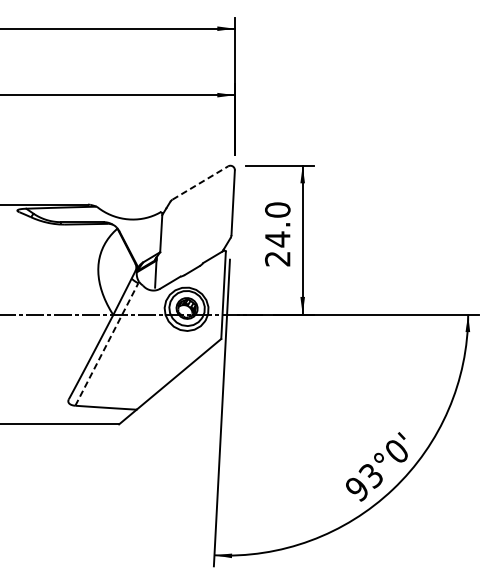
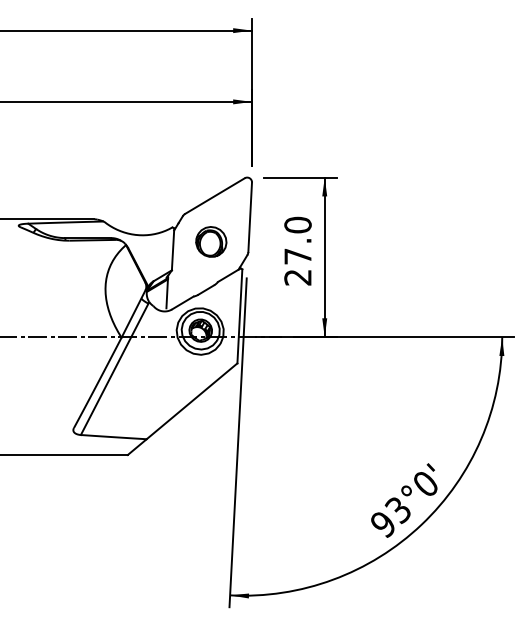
line: (200, 183) -> (215, 196), dashed -> solid
part: (197, 225) -> (211, 241), added
text: (277, 239) -> (297, 256), 24.0 -> 27.0
line: (106, 344) -> (114, 369), dashed -> solid

